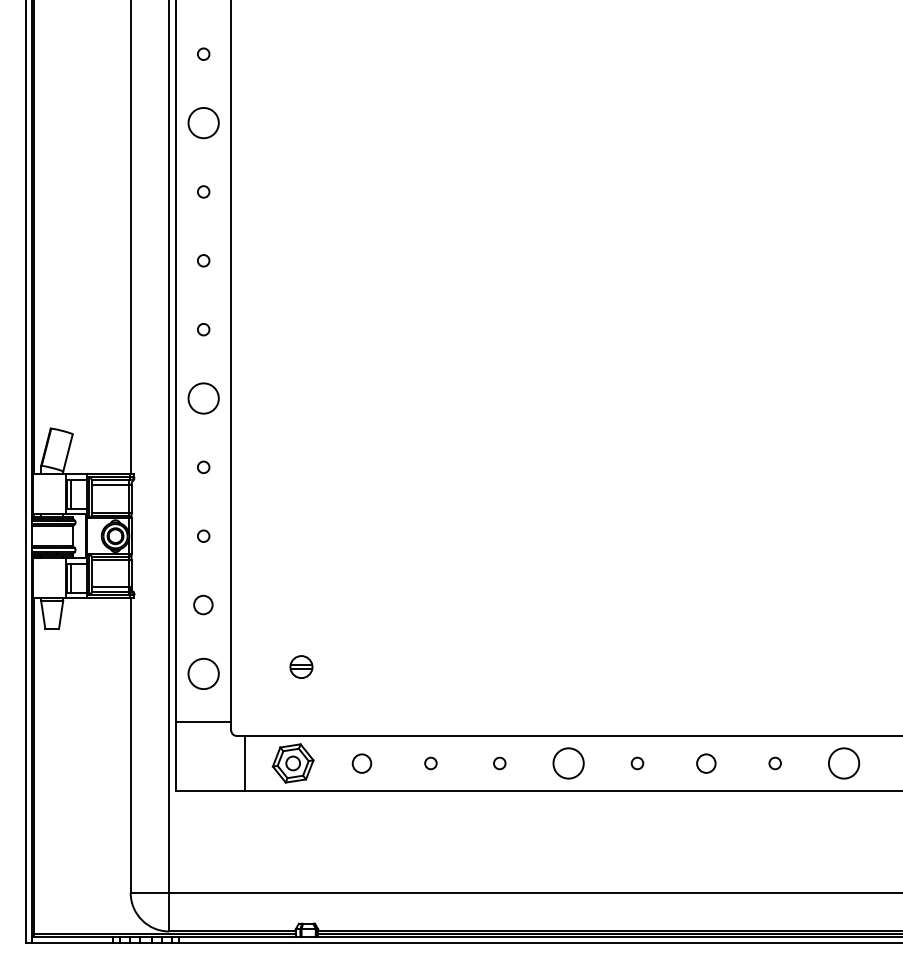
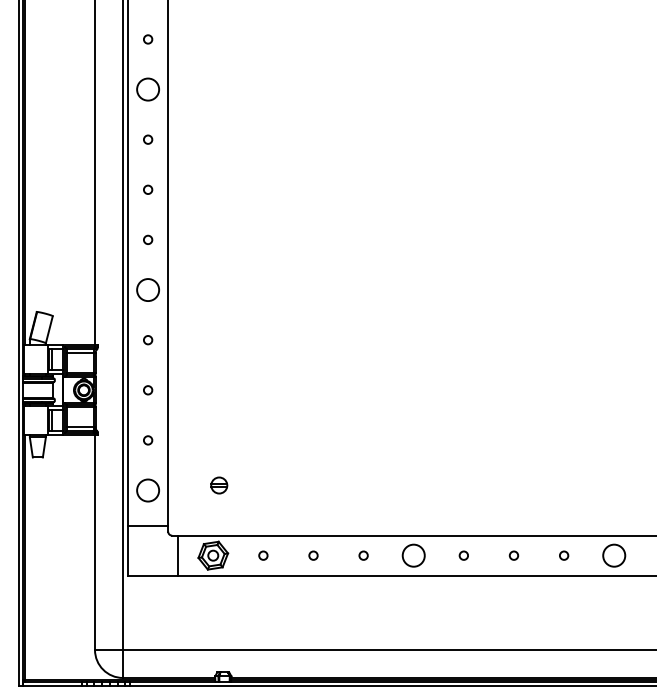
circle: (204, 605) -> (148, 440), size x0.62
circle: (362, 763) -> (263, 555), size x0.62
circle: (705, 763) -> (513, 555), size x0.62

